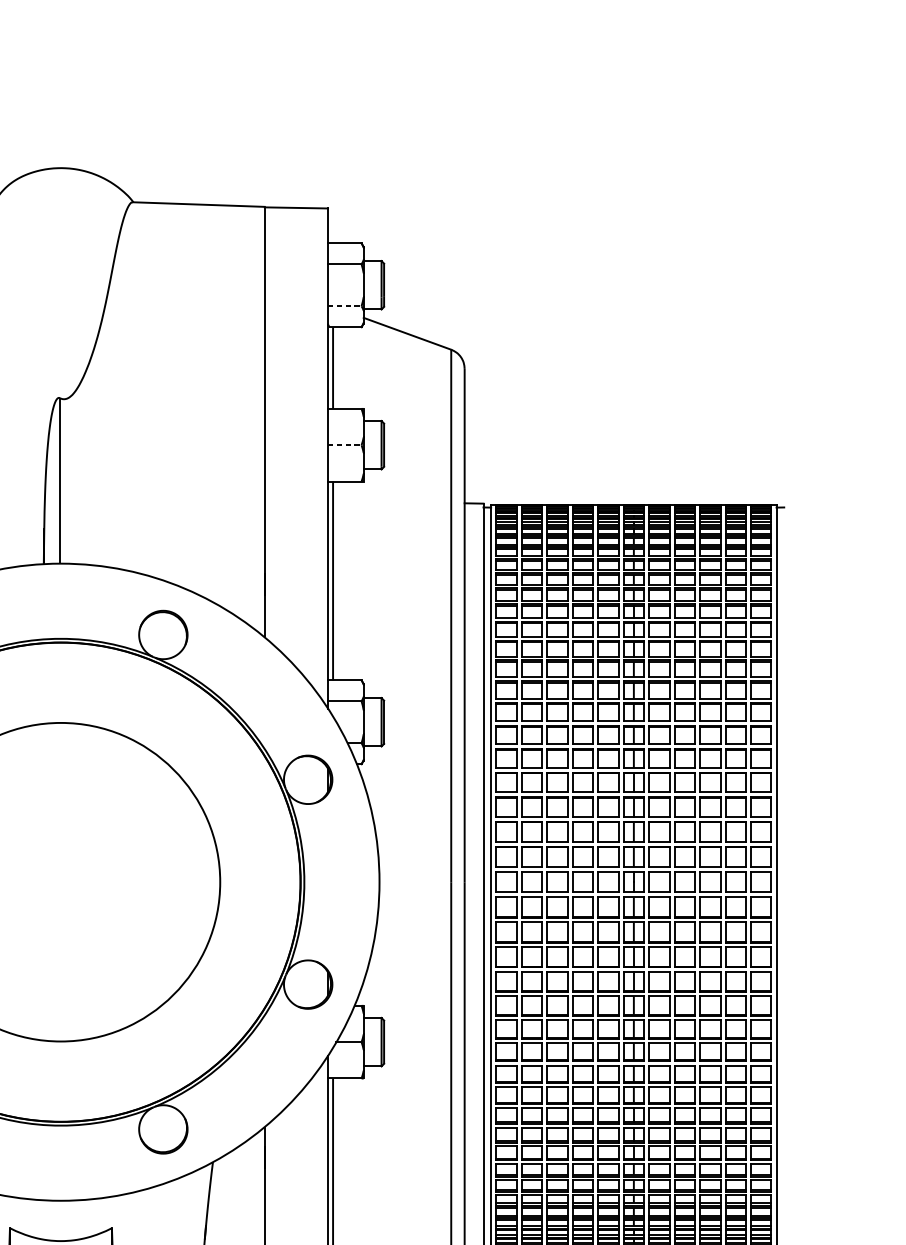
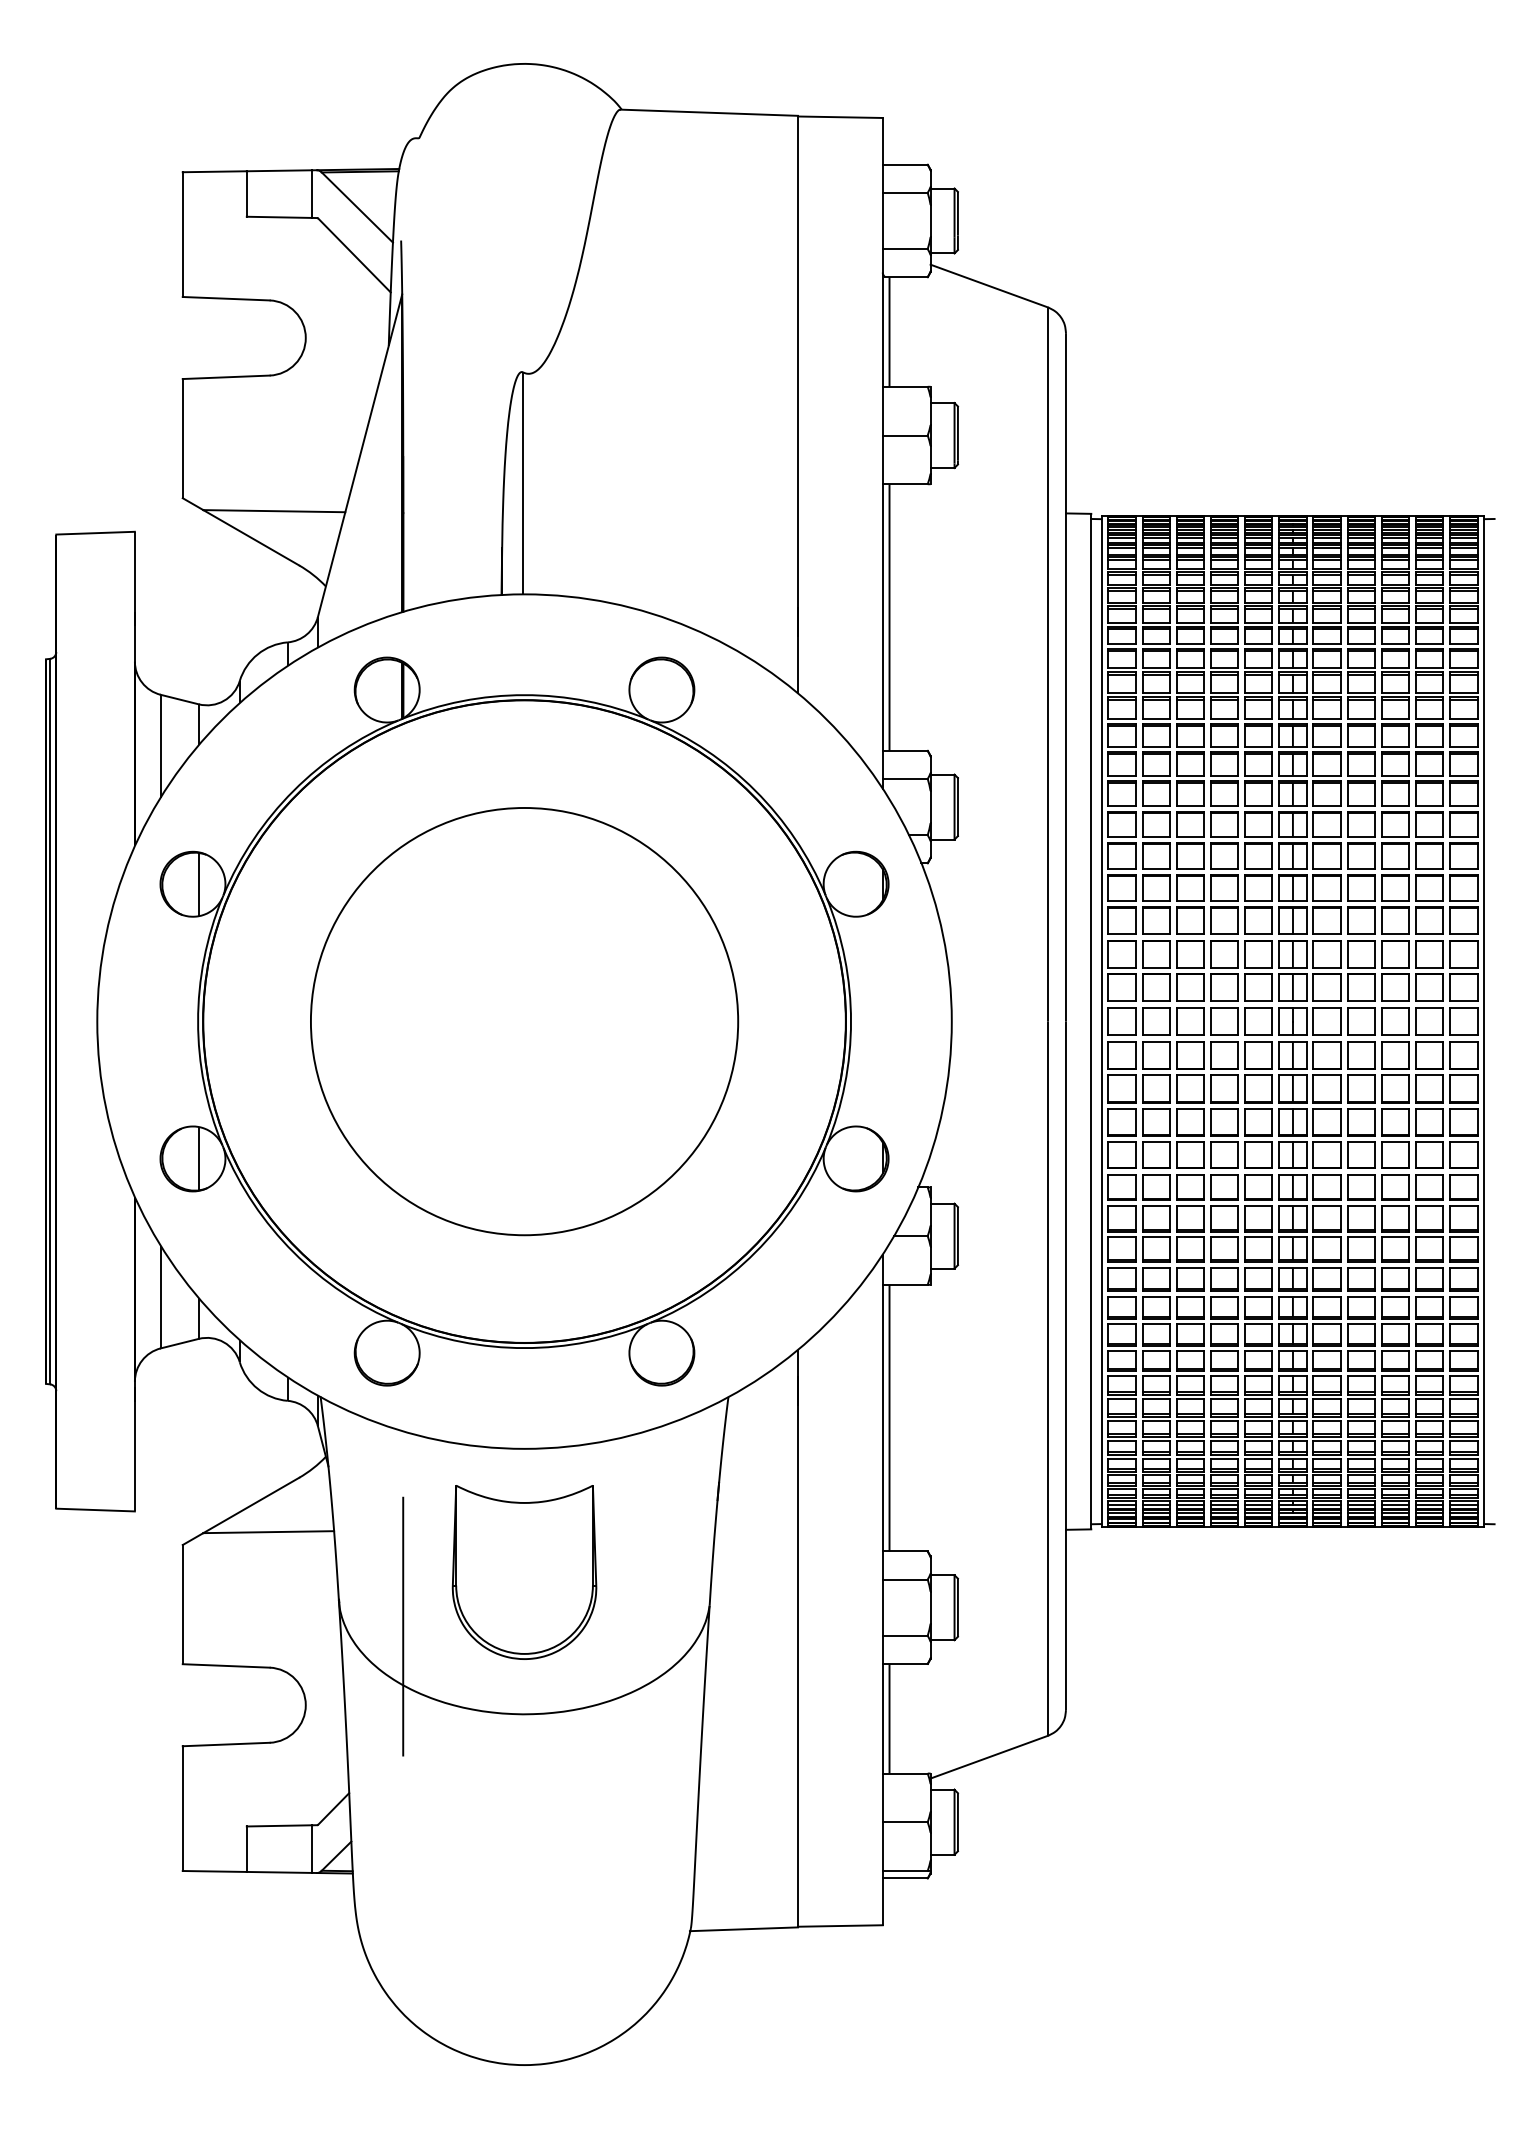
line: (344, 306) -> (905, 249), dashed -> solid
line: (344, 445) -> (905, 435), dashed -> solid

